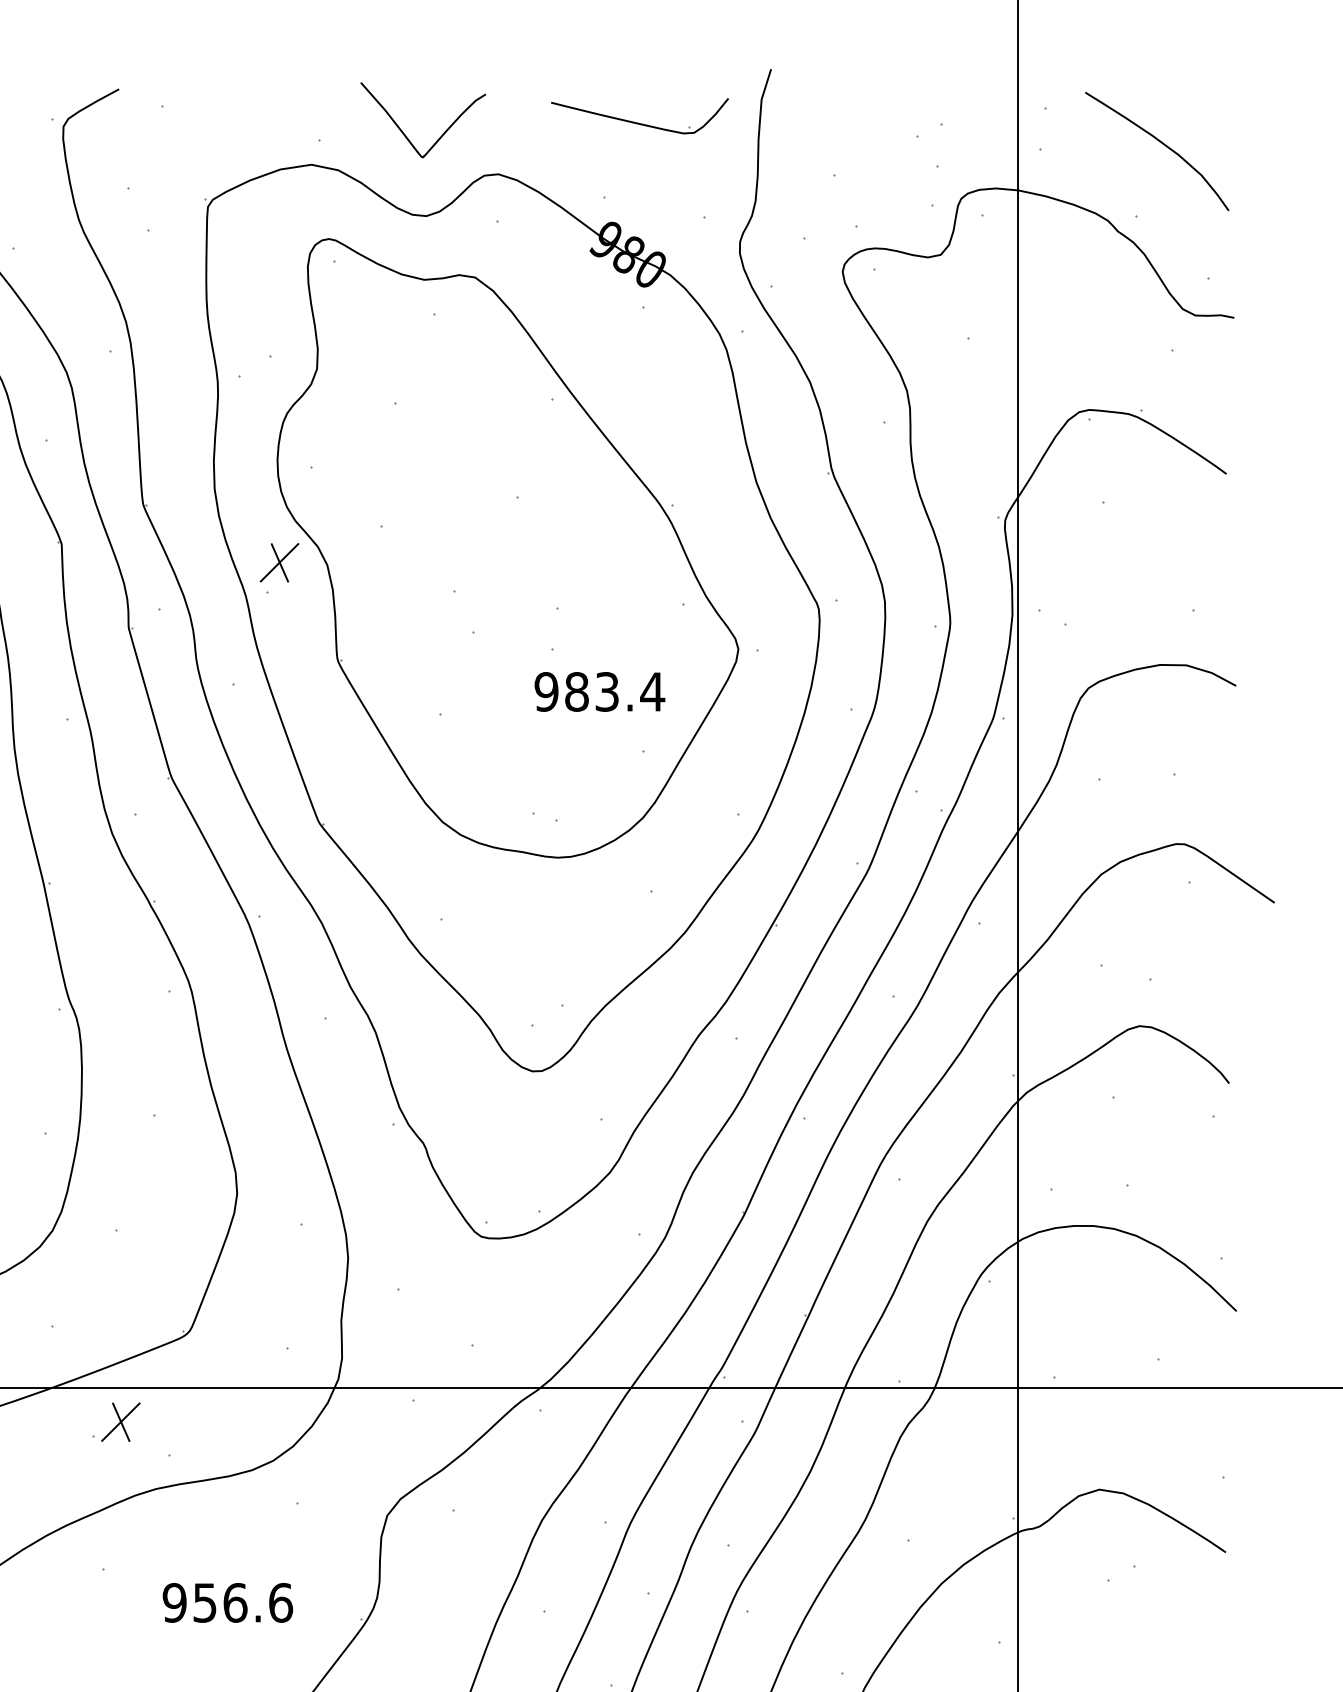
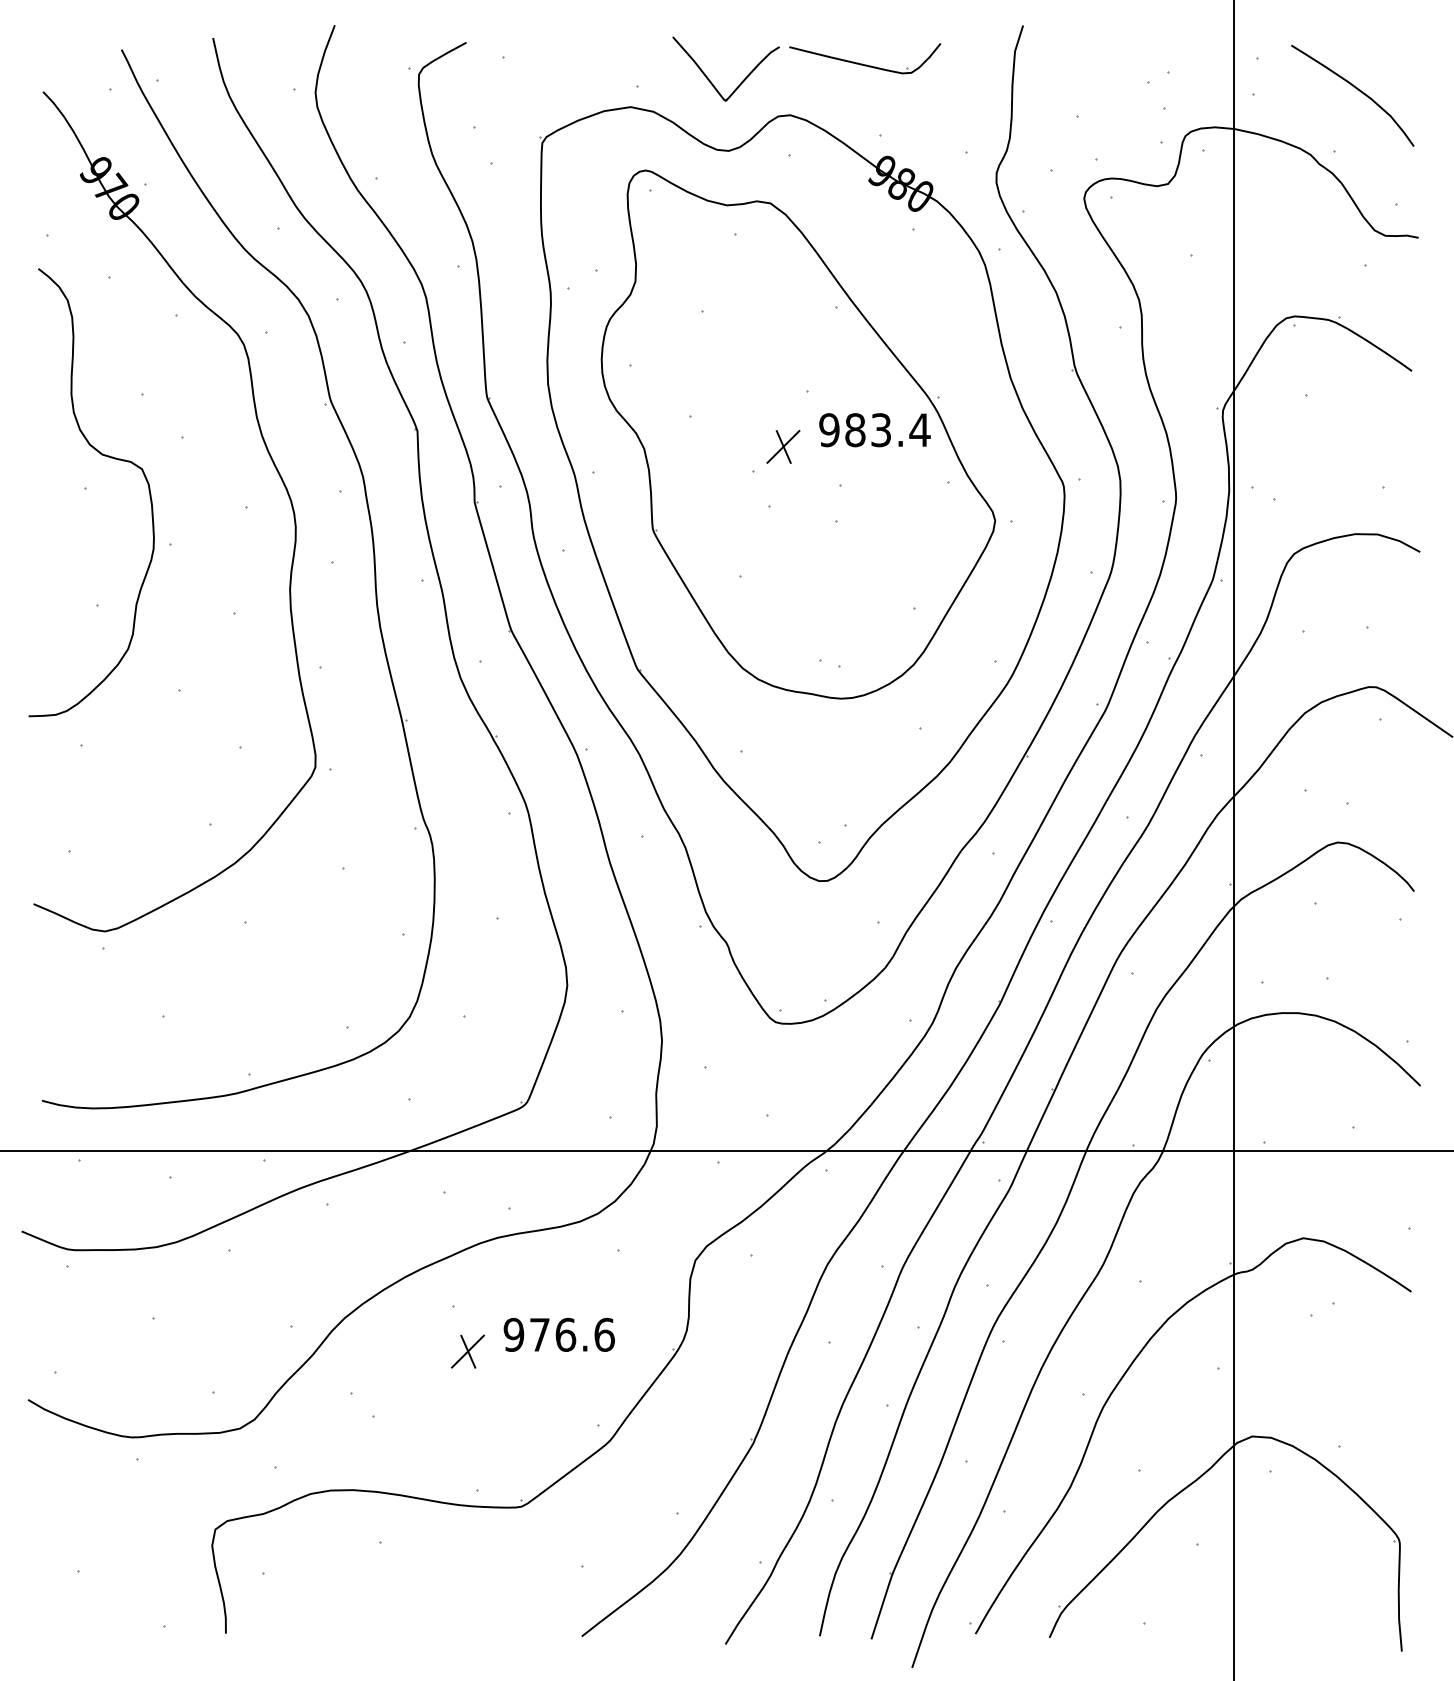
part: (640, 116) -> (865, 58), moved
part: (279, 562) -> (783, 446), moved
text: (599, 692) -> (874, 430), moved
part: (120, 1422) -> (467, 1351), moved
text: (204, 1602) -> (539, 1334), 956.6 -> 976.6

